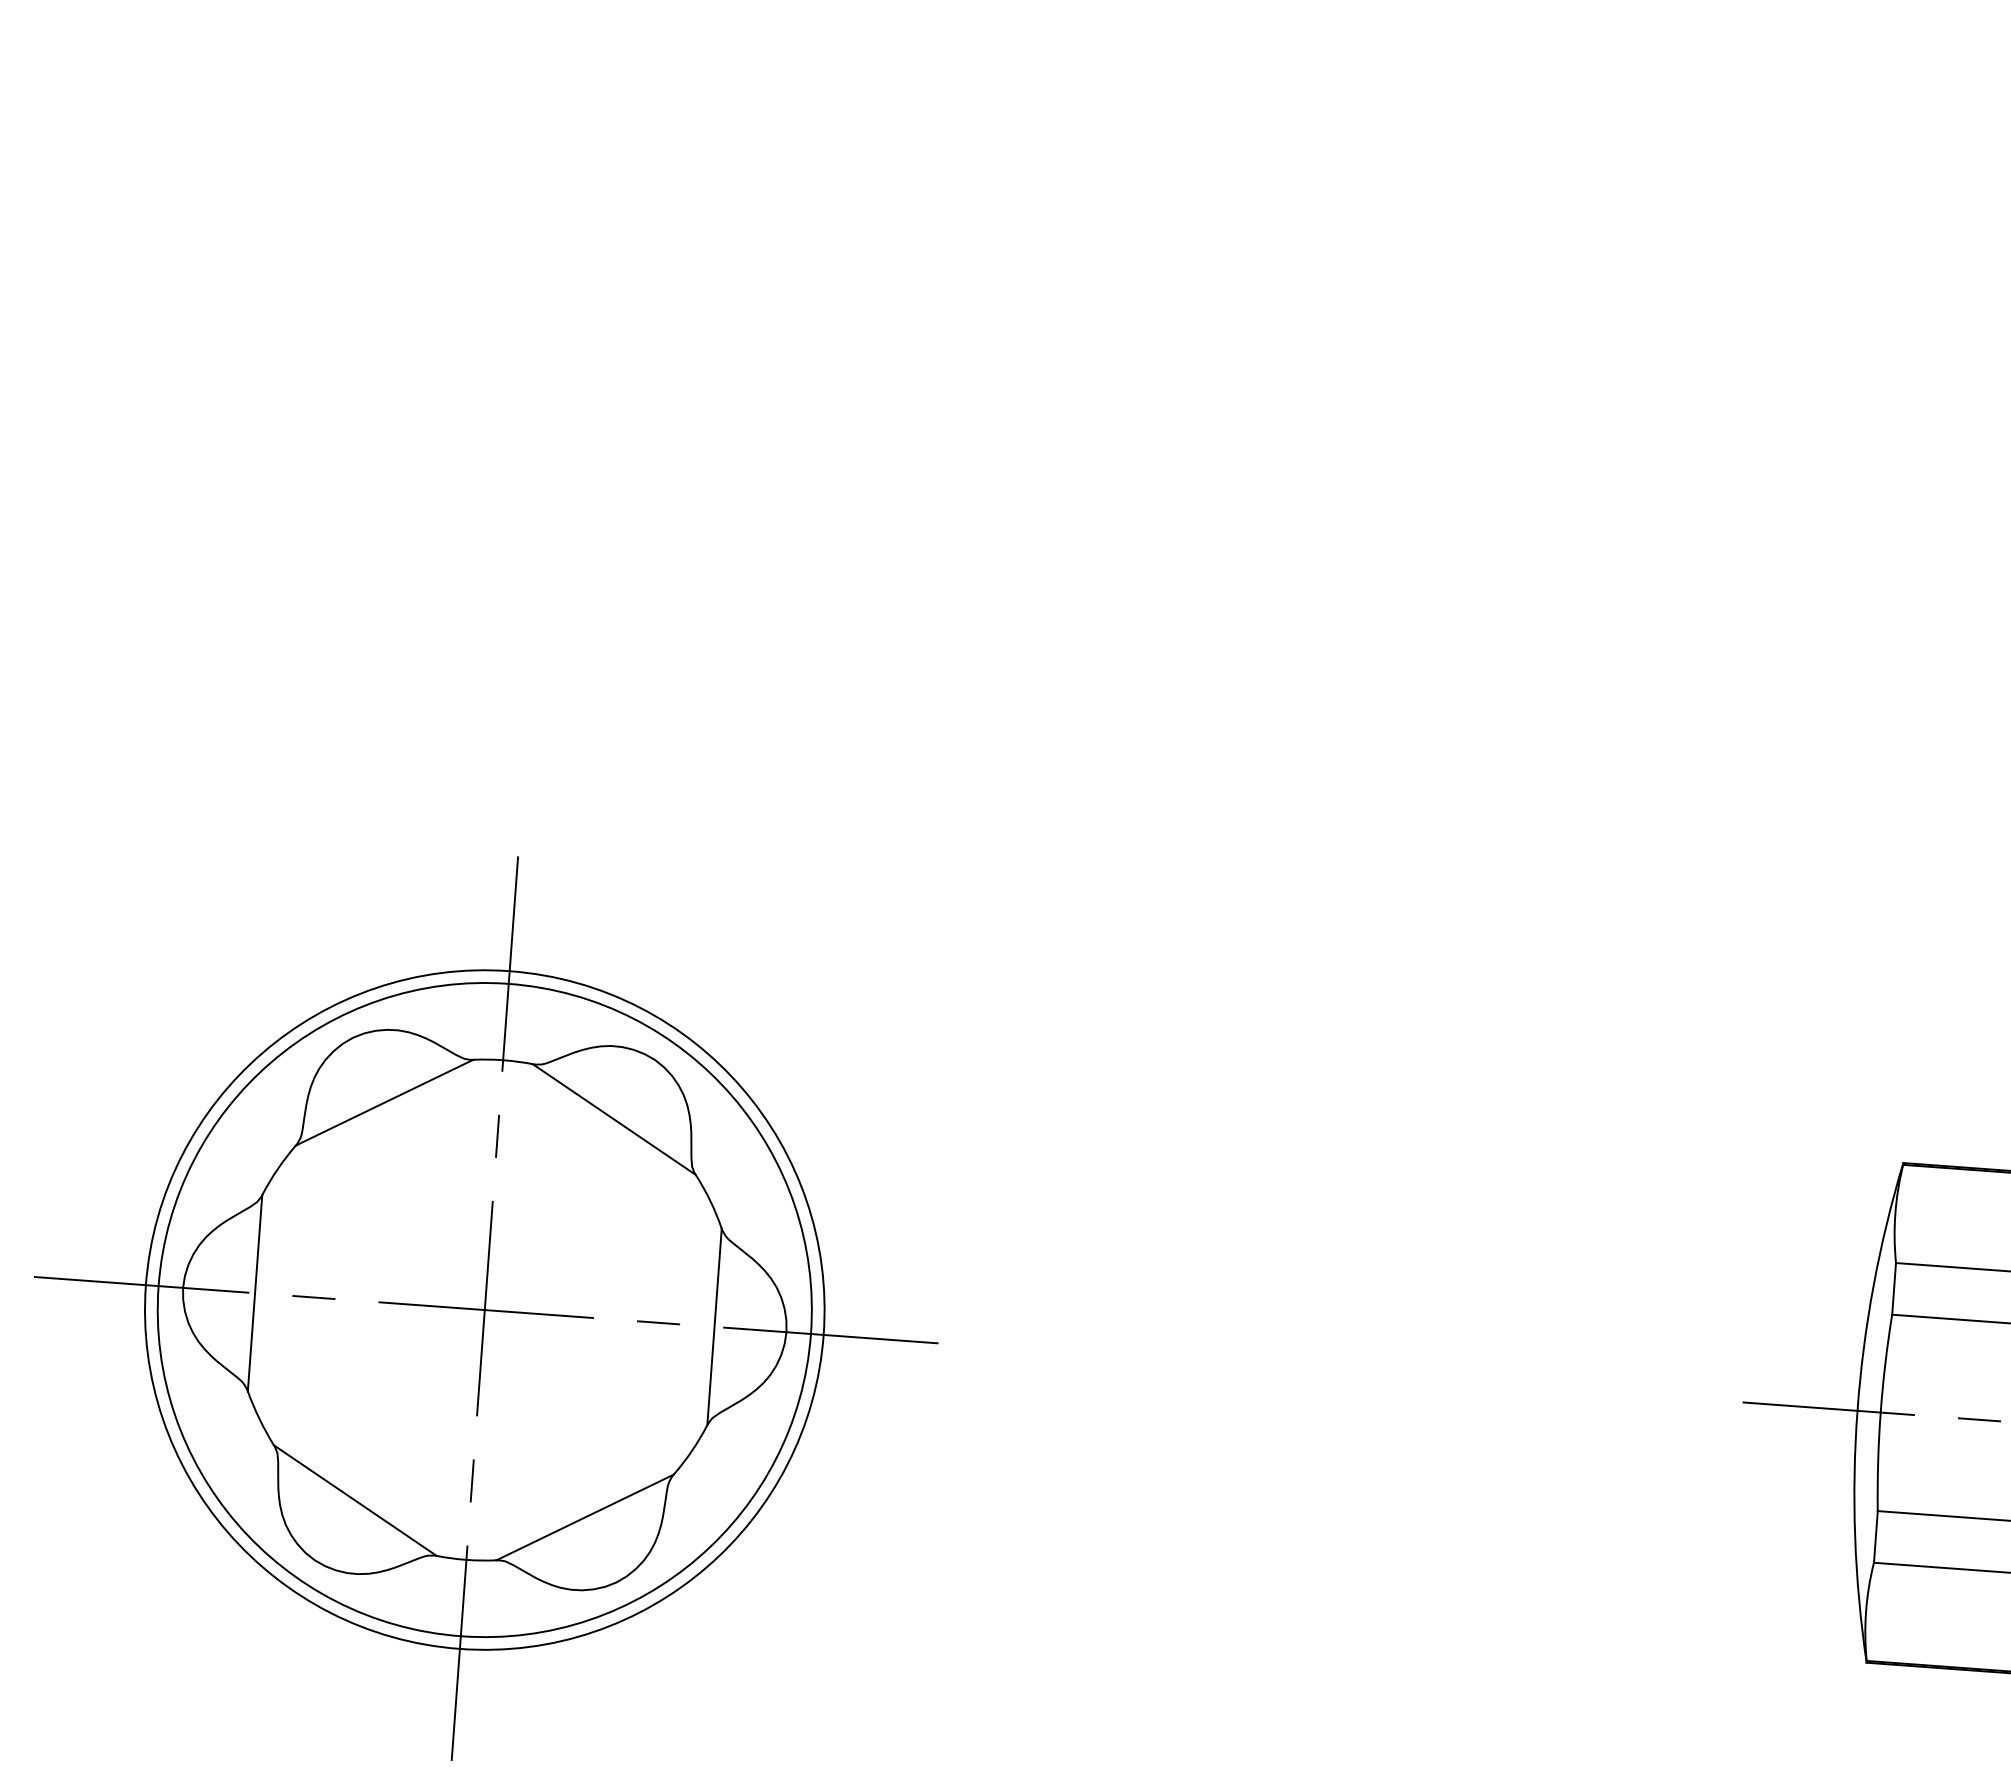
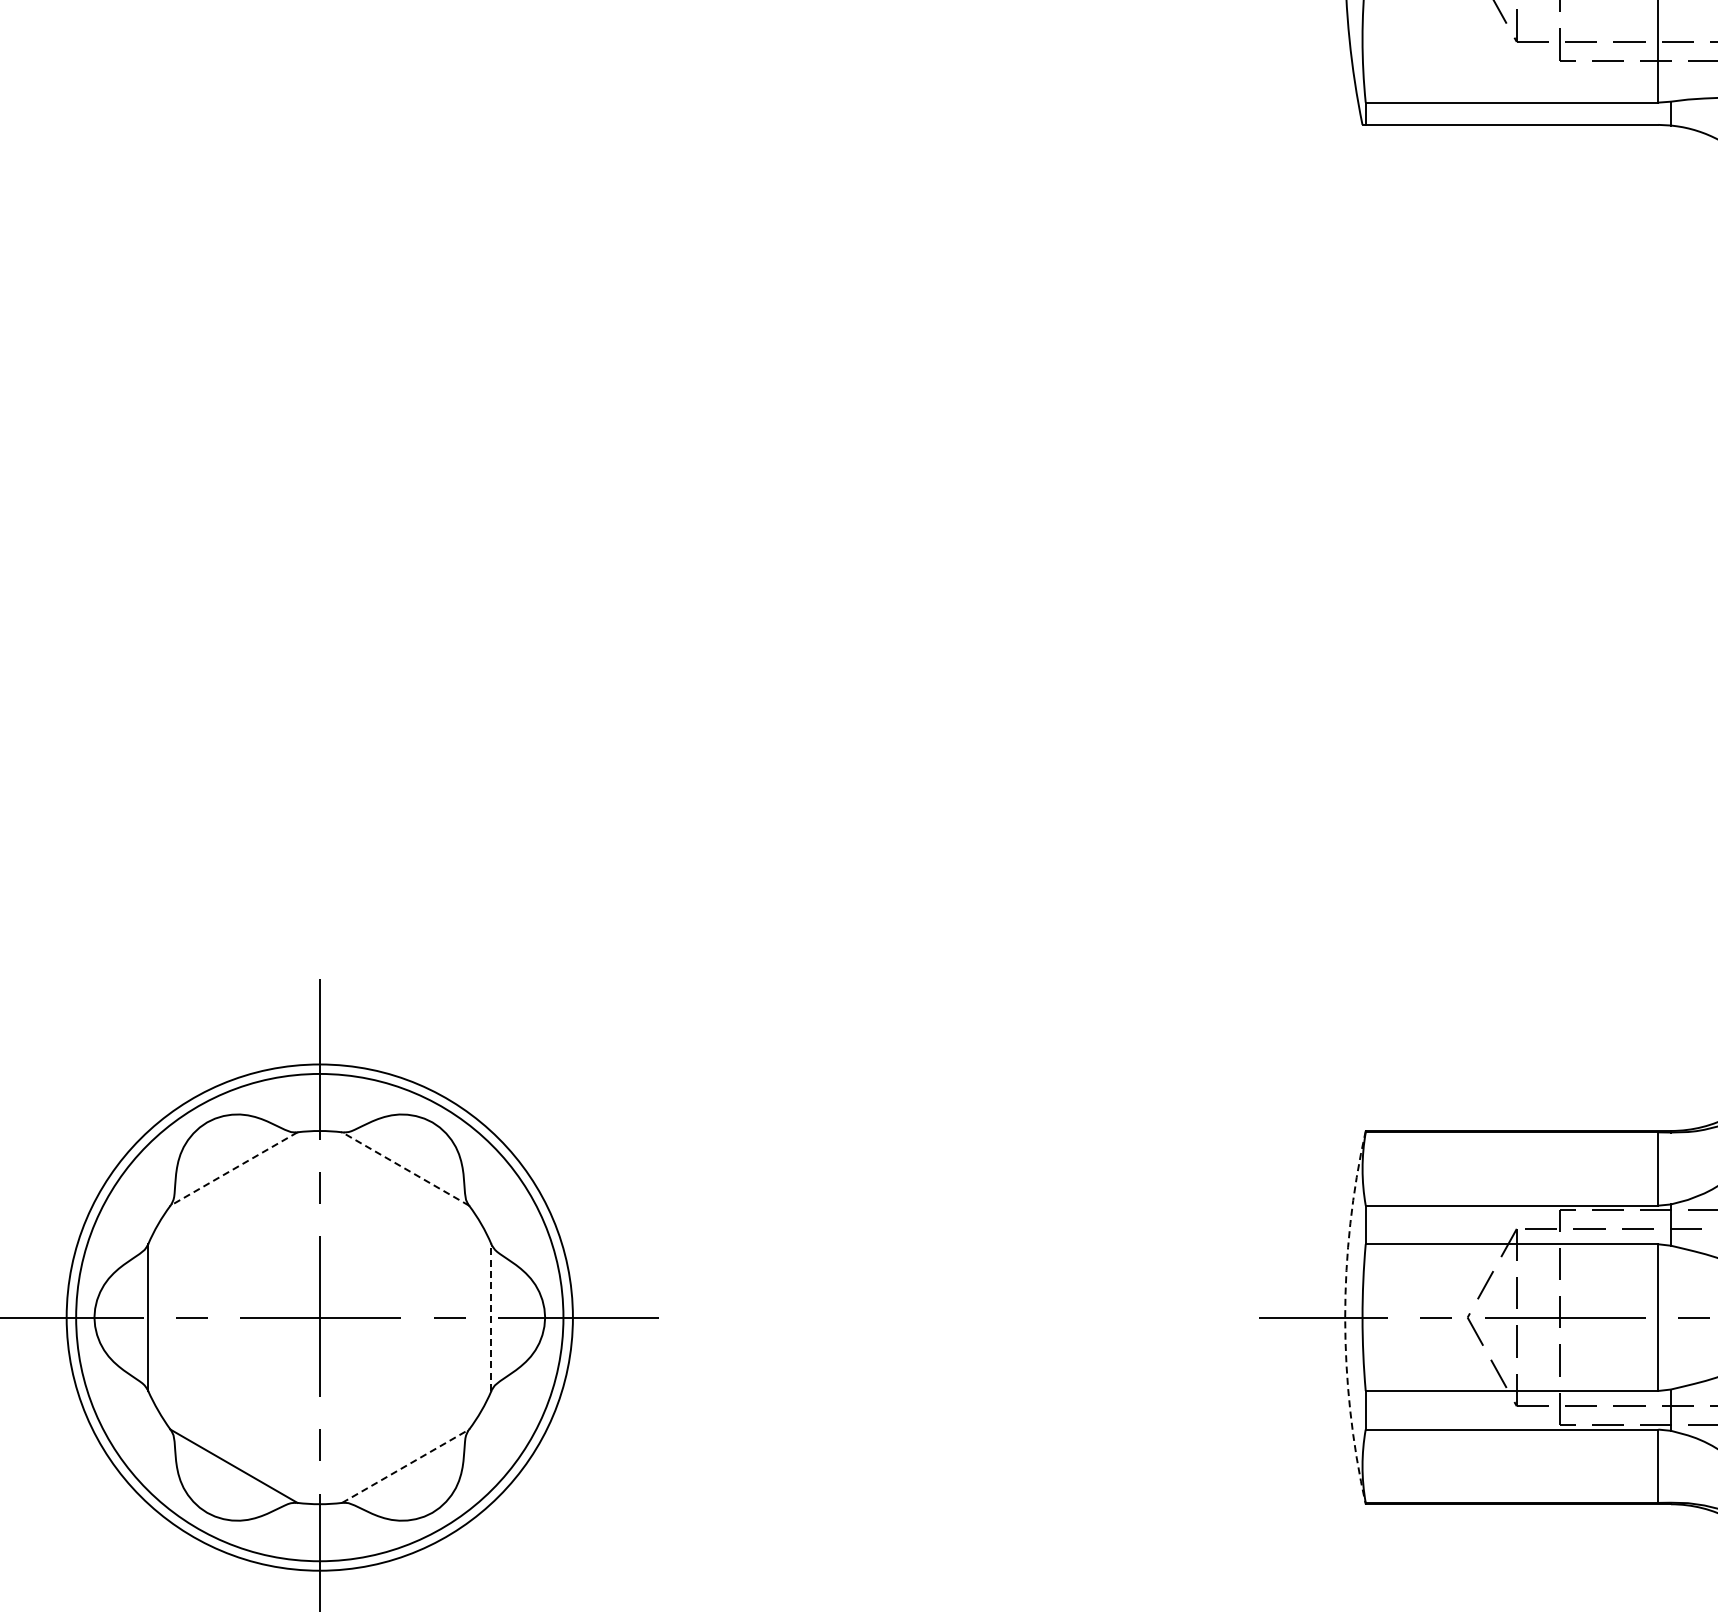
line: (383, 1103) -> (233, 1169), solid -> dashed
line: (614, 1118) -> (405, 1168), solid -> dashed
line: (714, 1326) -> (491, 1317), solid -> dashed
arc: (1857, 1410) -> (1345, 1317), solid -> dashed
line: (586, 1517) -> (406, 1466), solid -> dashed

